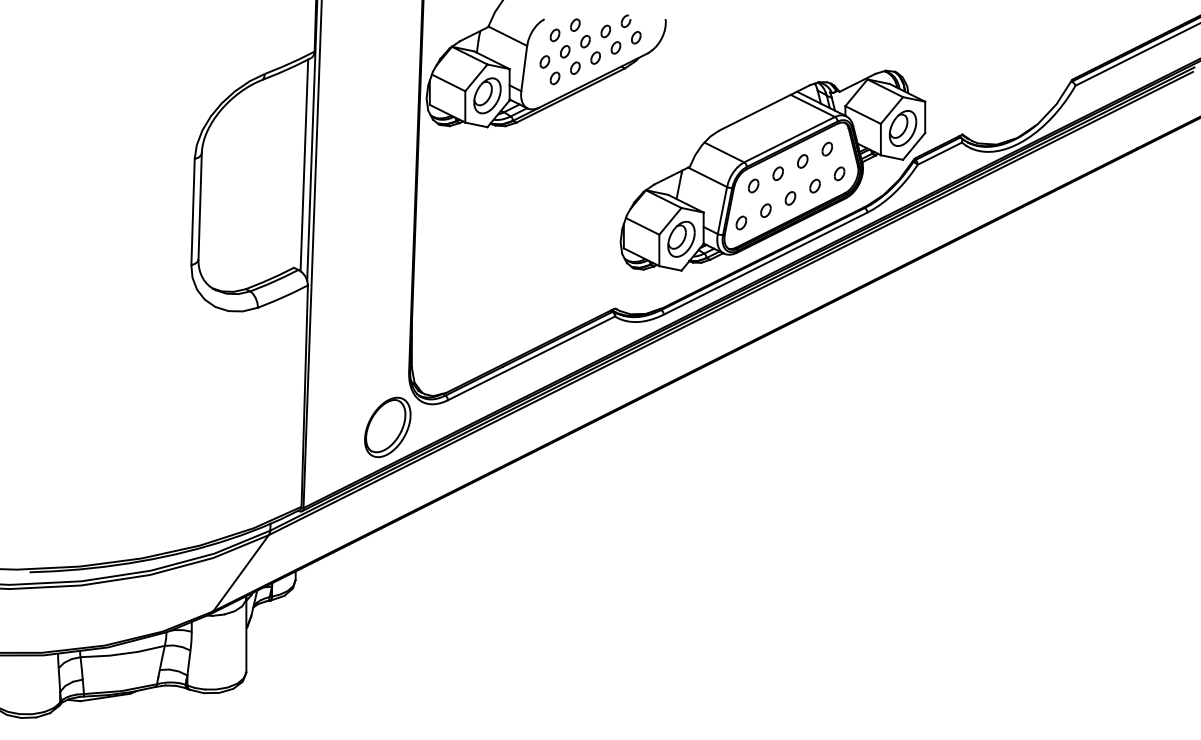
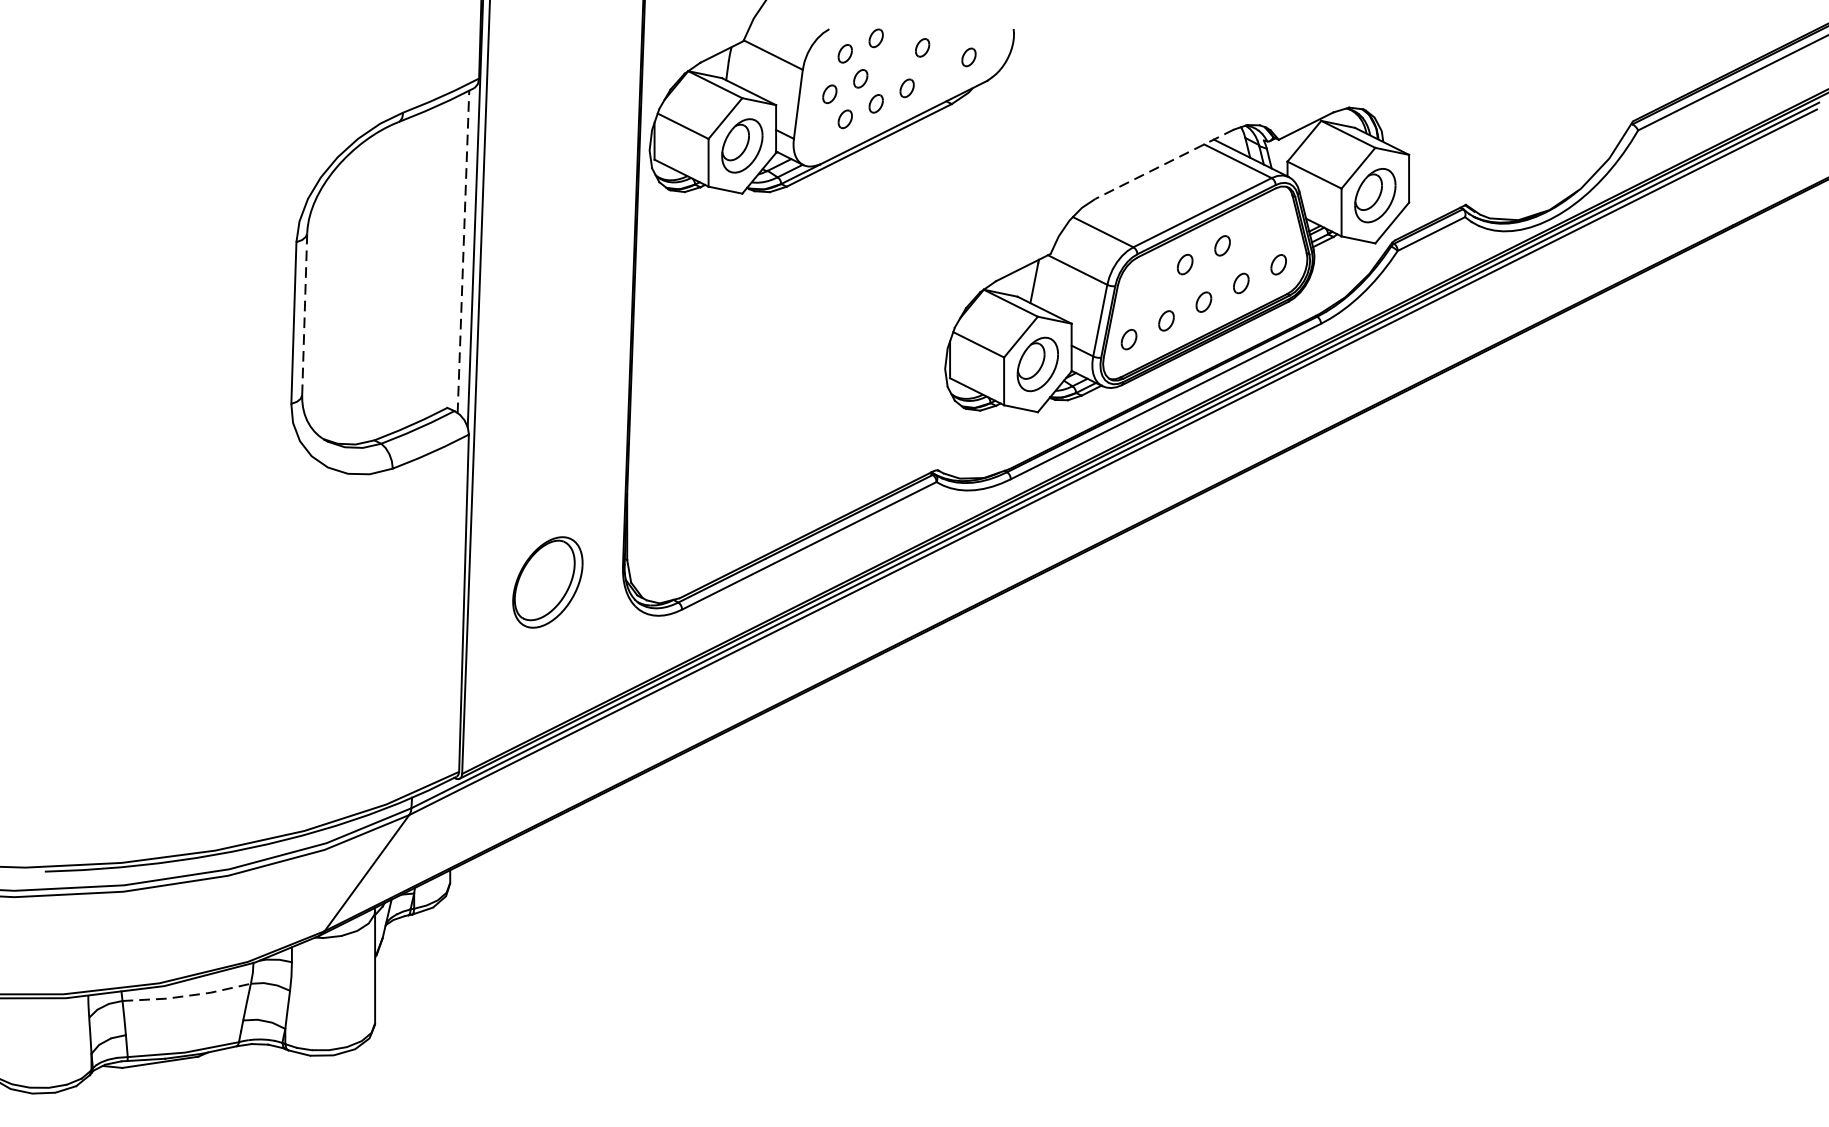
part: (625, 20) -> (952, 31), removed
part: (585, 41) -> (891, 63), removed
part: (615, 47) -> (937, 72), removed
line: (764, 107) -> (1164, 163), solid -> dashed
part: (826, 148) -> (1258, 226), removed
line: (304, 165) -> (463, 252), solid -> dashed
part: (753, 185) -> (1147, 282), removed
line: (200, 205) -> (305, 312), solid -> dashed
part: (387, 427) -> (547, 582), moved
line: (123, 653) -> (187, 995), solid -> dashed

